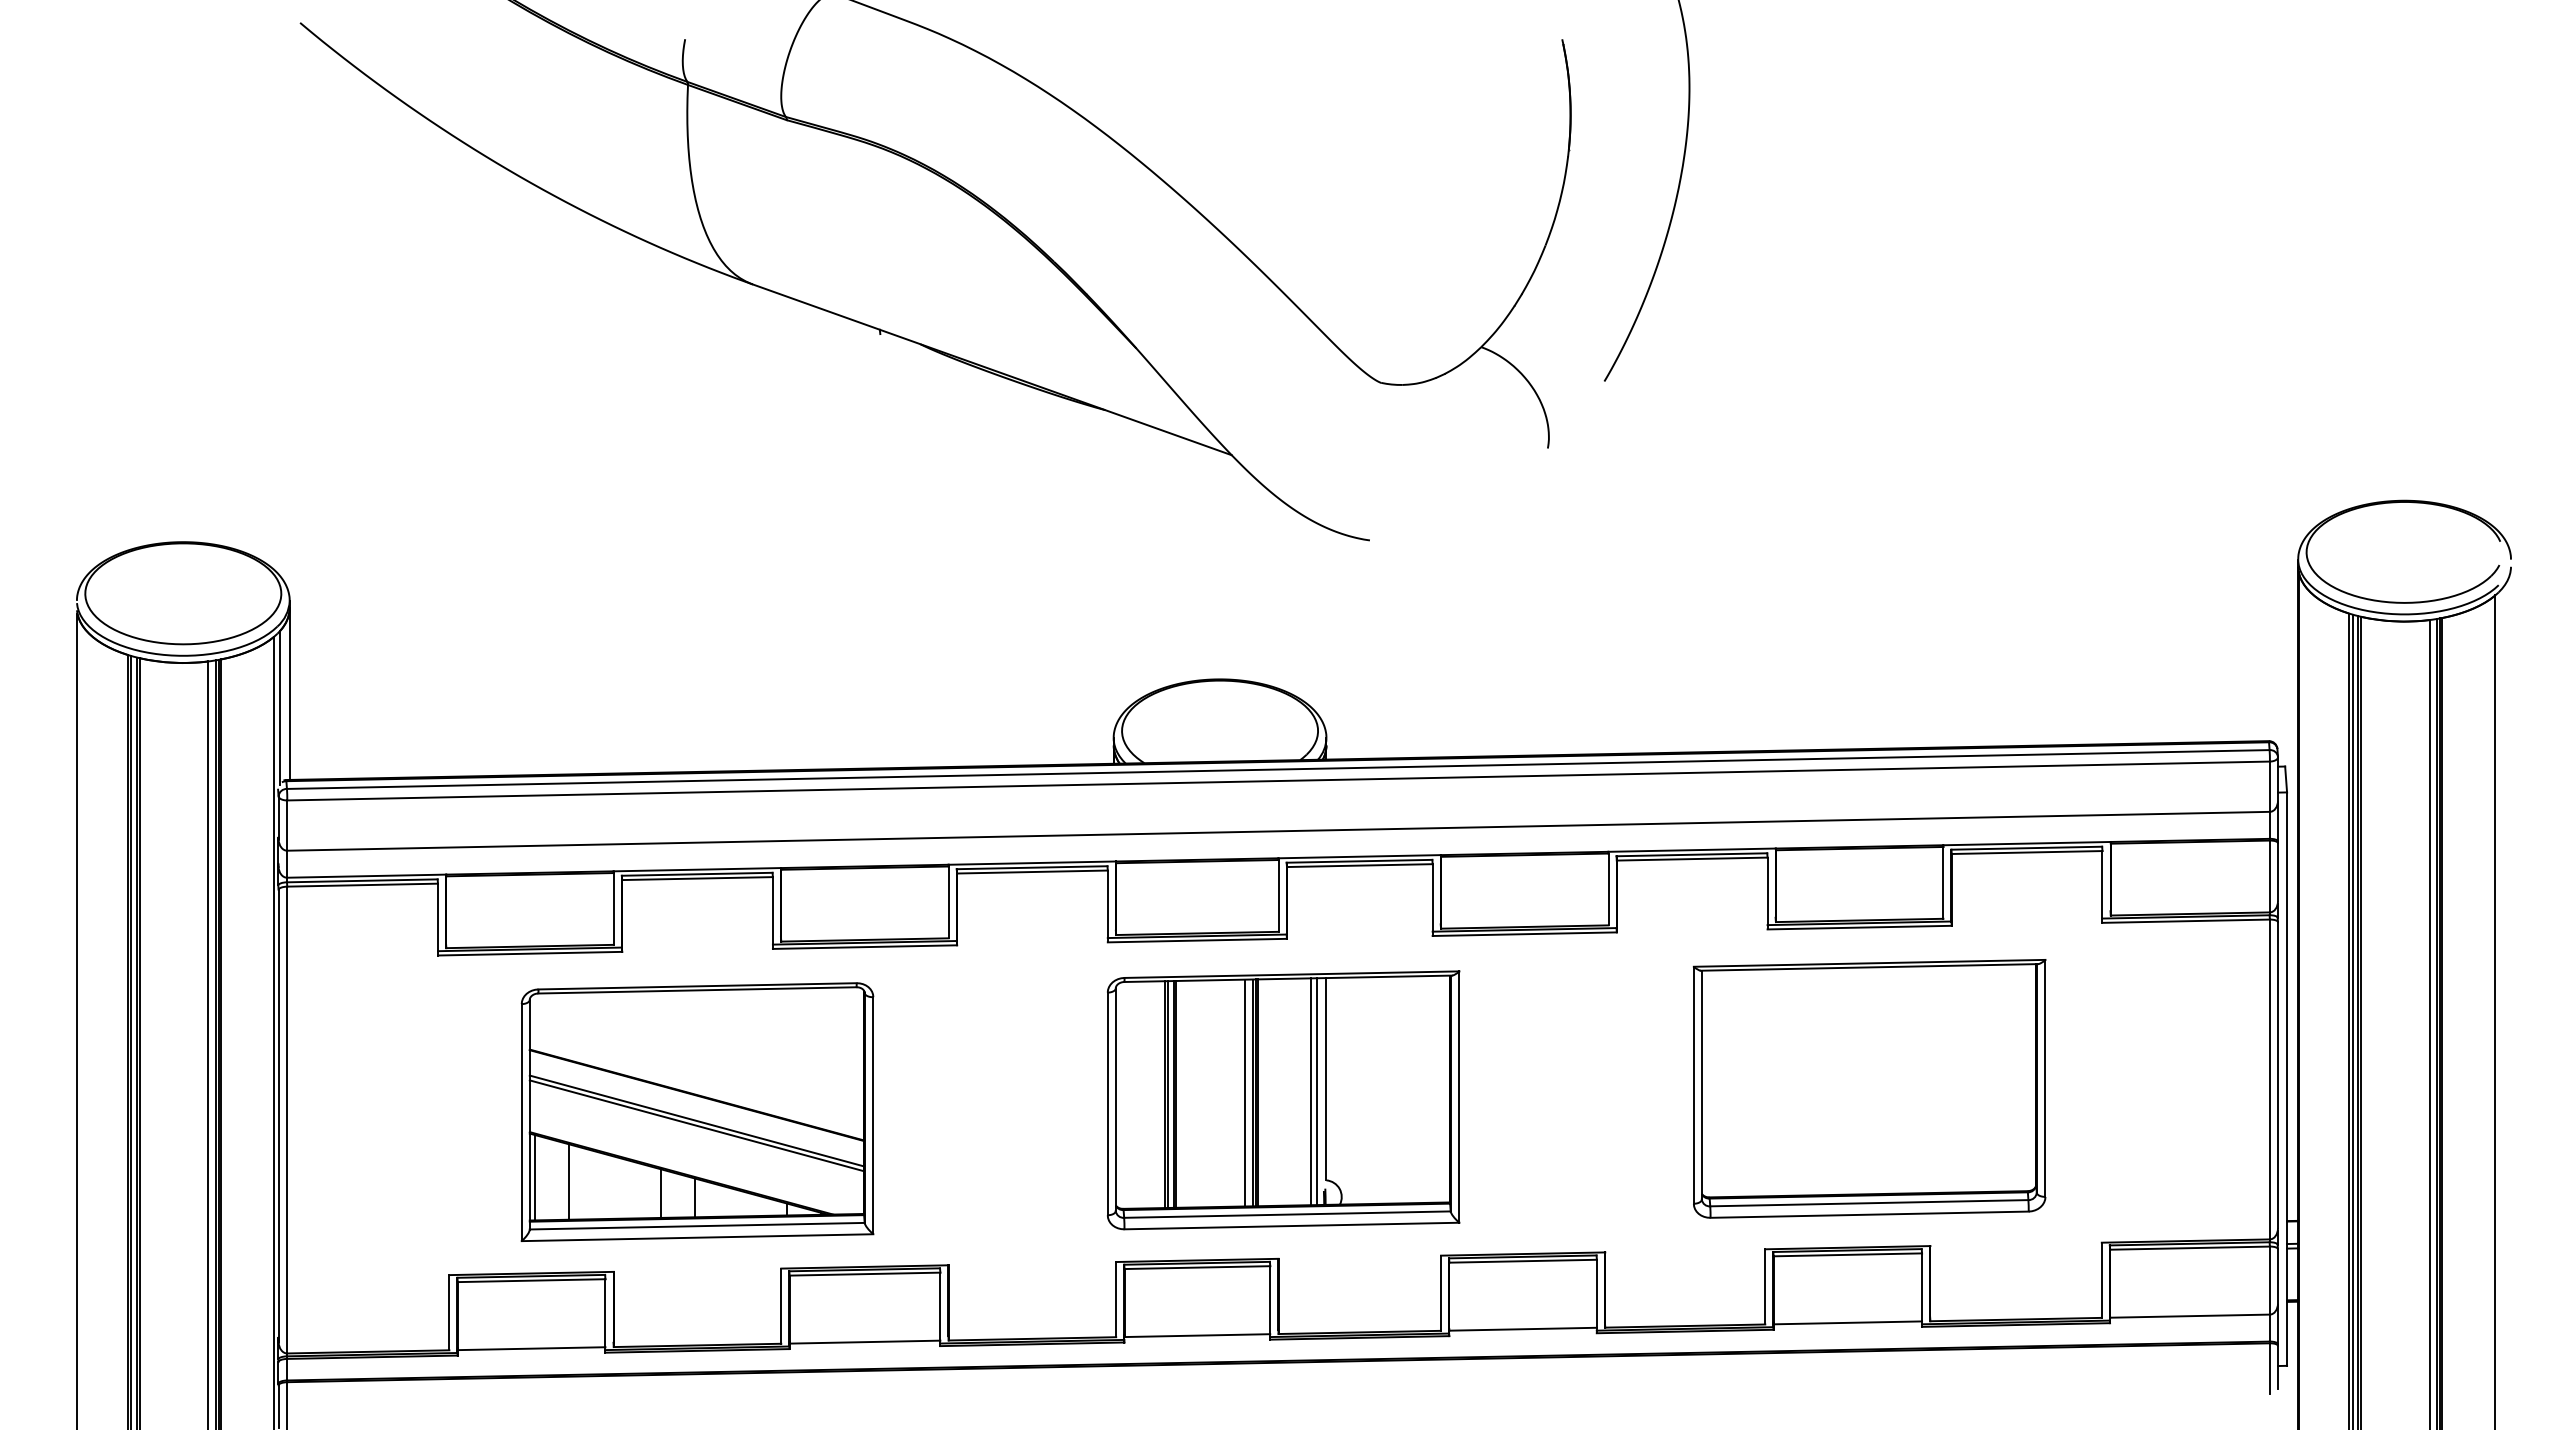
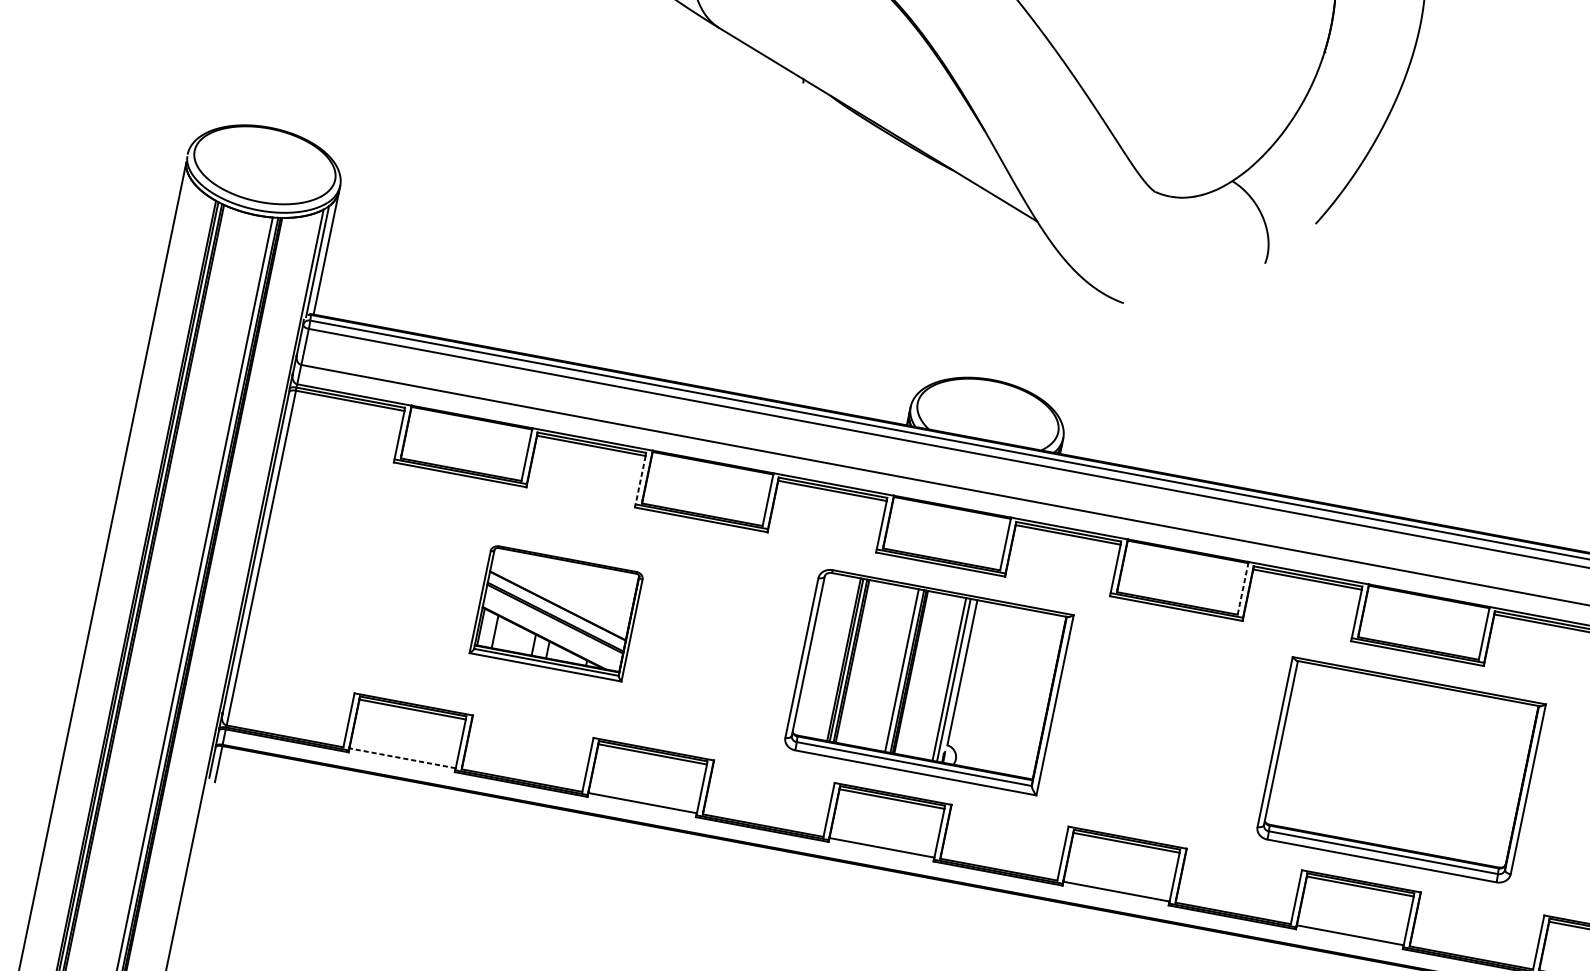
line: (1608, 889) -> (1243, 588), solid -> dashed
line: (772, 913) -> (639, 482), solid -> dashed
part: (1283, 1100) -> (928, 681), moved
part: (697, 1111) -> (556, 612), size x0.6
line: (531, 1348) -> (402, 758), solid -> dashed

